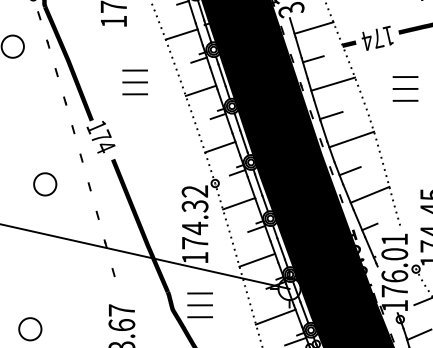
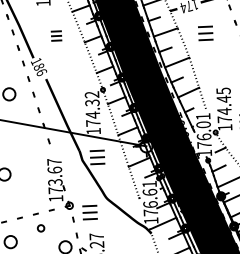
part: (135, 81) -> (56, 35), size x0.7
text: (101, 141) -> (39, 69), 174 -> 186

